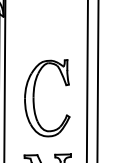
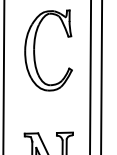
part: (34, 98) -> (35, 50), moved

